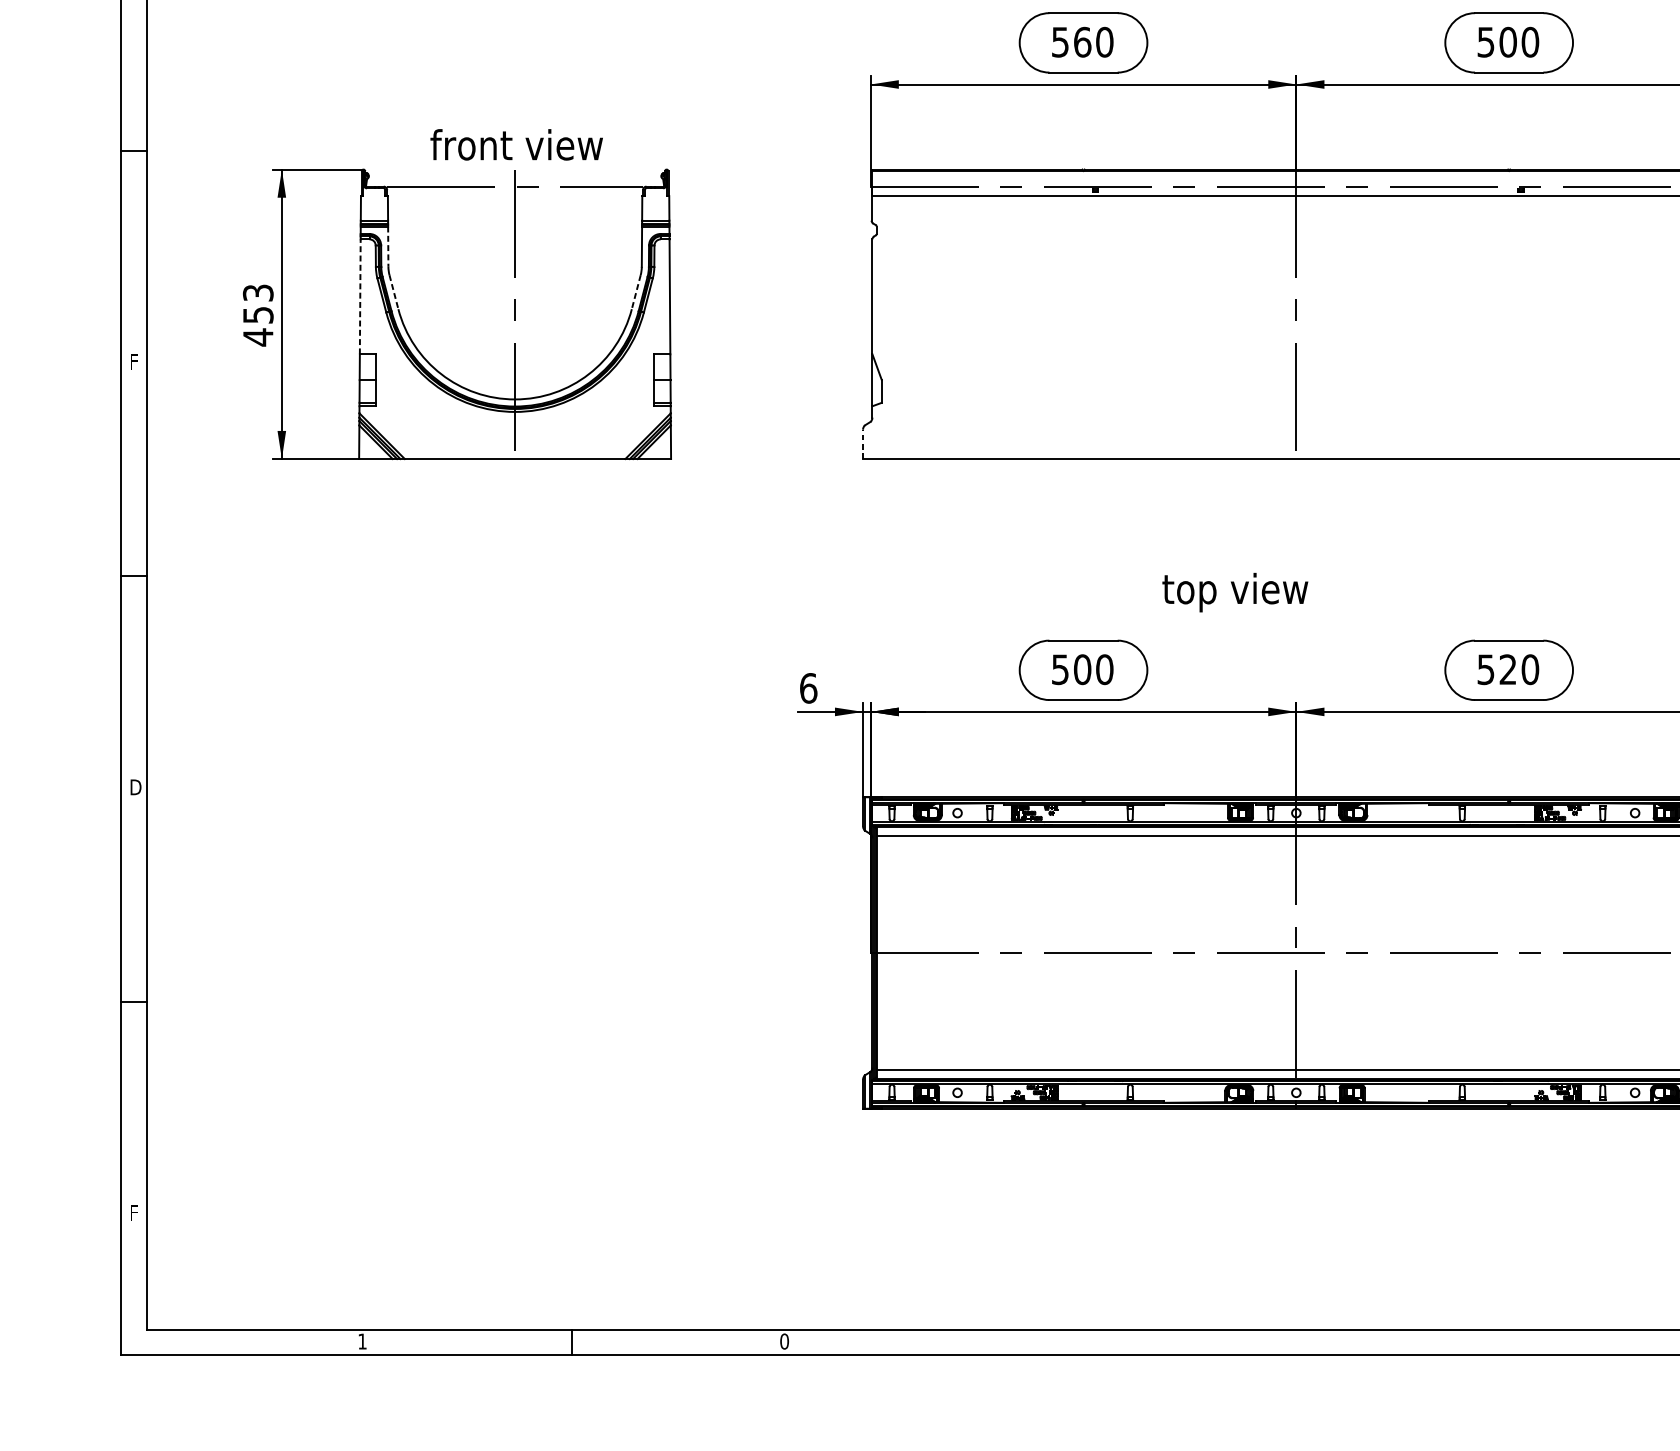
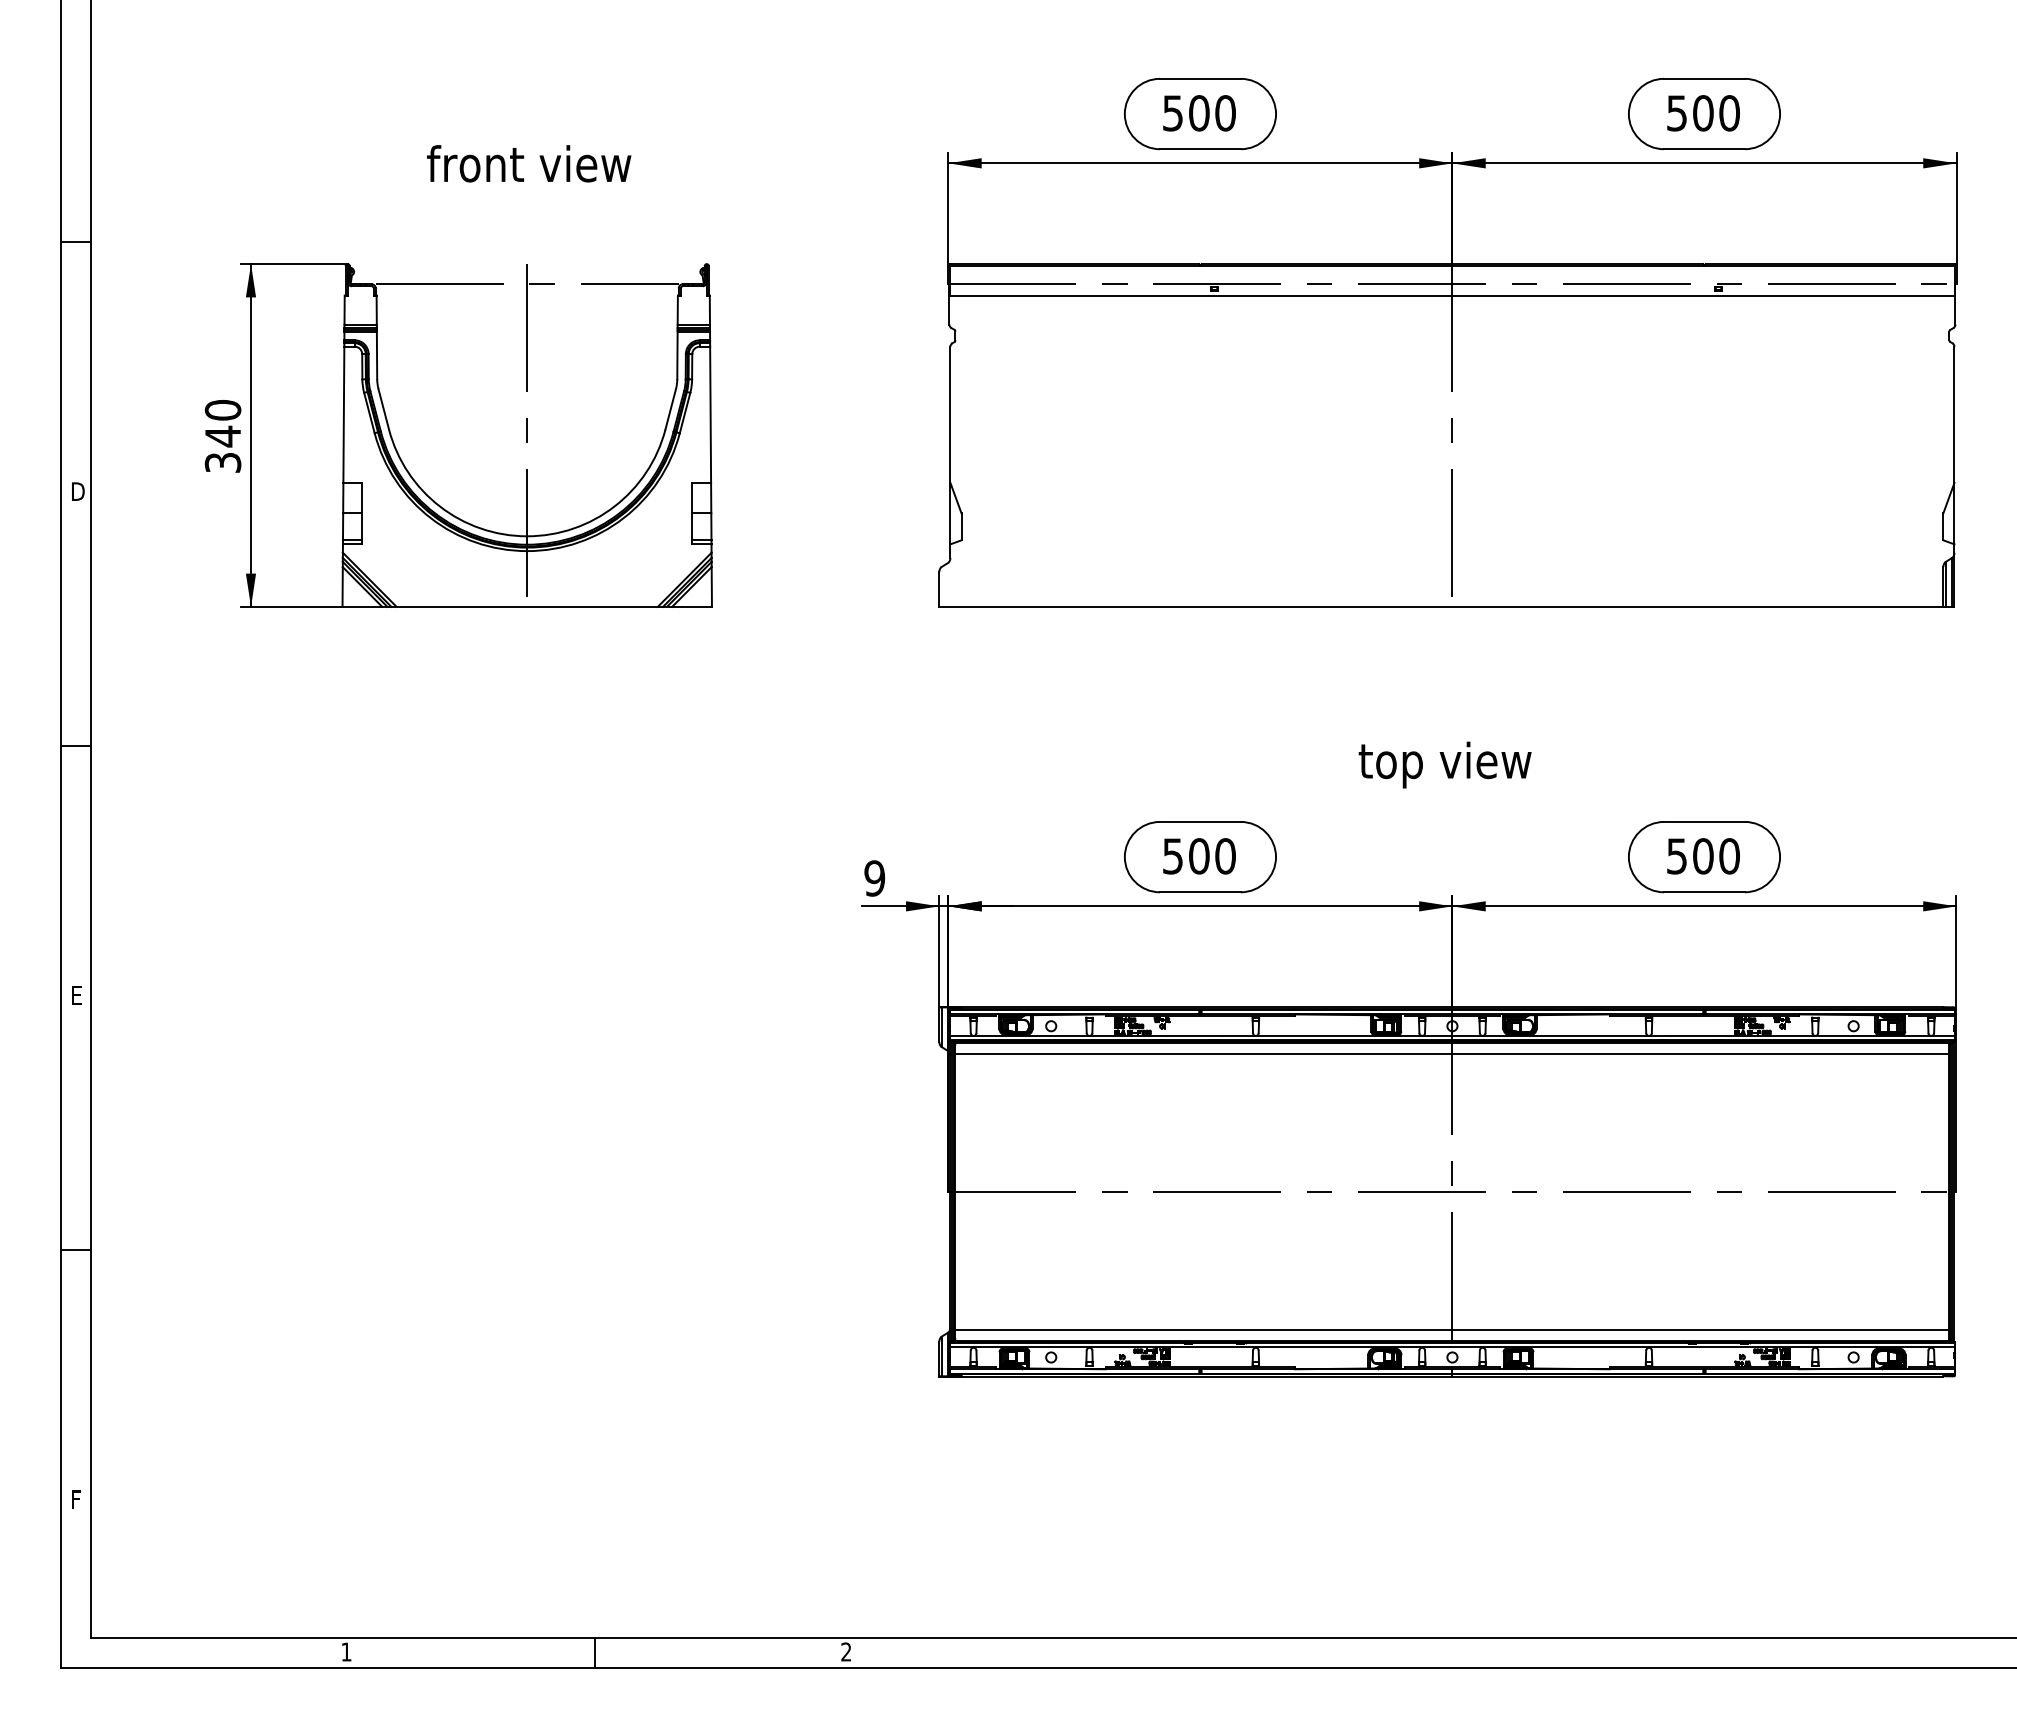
text: (1082, 42) -> (1199, 113), 560 -> 500
text: (517, 144) -> (529, 163), moved
line: (388, 246) -> (377, 355), dashed -> solid
line: (393, 292) -> (383, 409), dashed -> solid
line: (636, 292) -> (670, 409), dashed -> solid
line: (359, 296) -> (343, 414), dashed -> solid
text: (257, 315) -> (222, 436), 453 -> 340
text: (136, 361) -> (78, 491), F -> D
line: (863, 444) -> (939, 589), dashed -> solid
text: (1234, 592) -> (1444, 764), moved
text: (1508, 669) -> (1703, 856), 520 -> 500
text: (808, 688) -> (874, 878), 6 -> 9
text: (136, 787) -> (78, 995), D -> E
text: (784, 1341) -> (846, 1651), 0 -> 2

